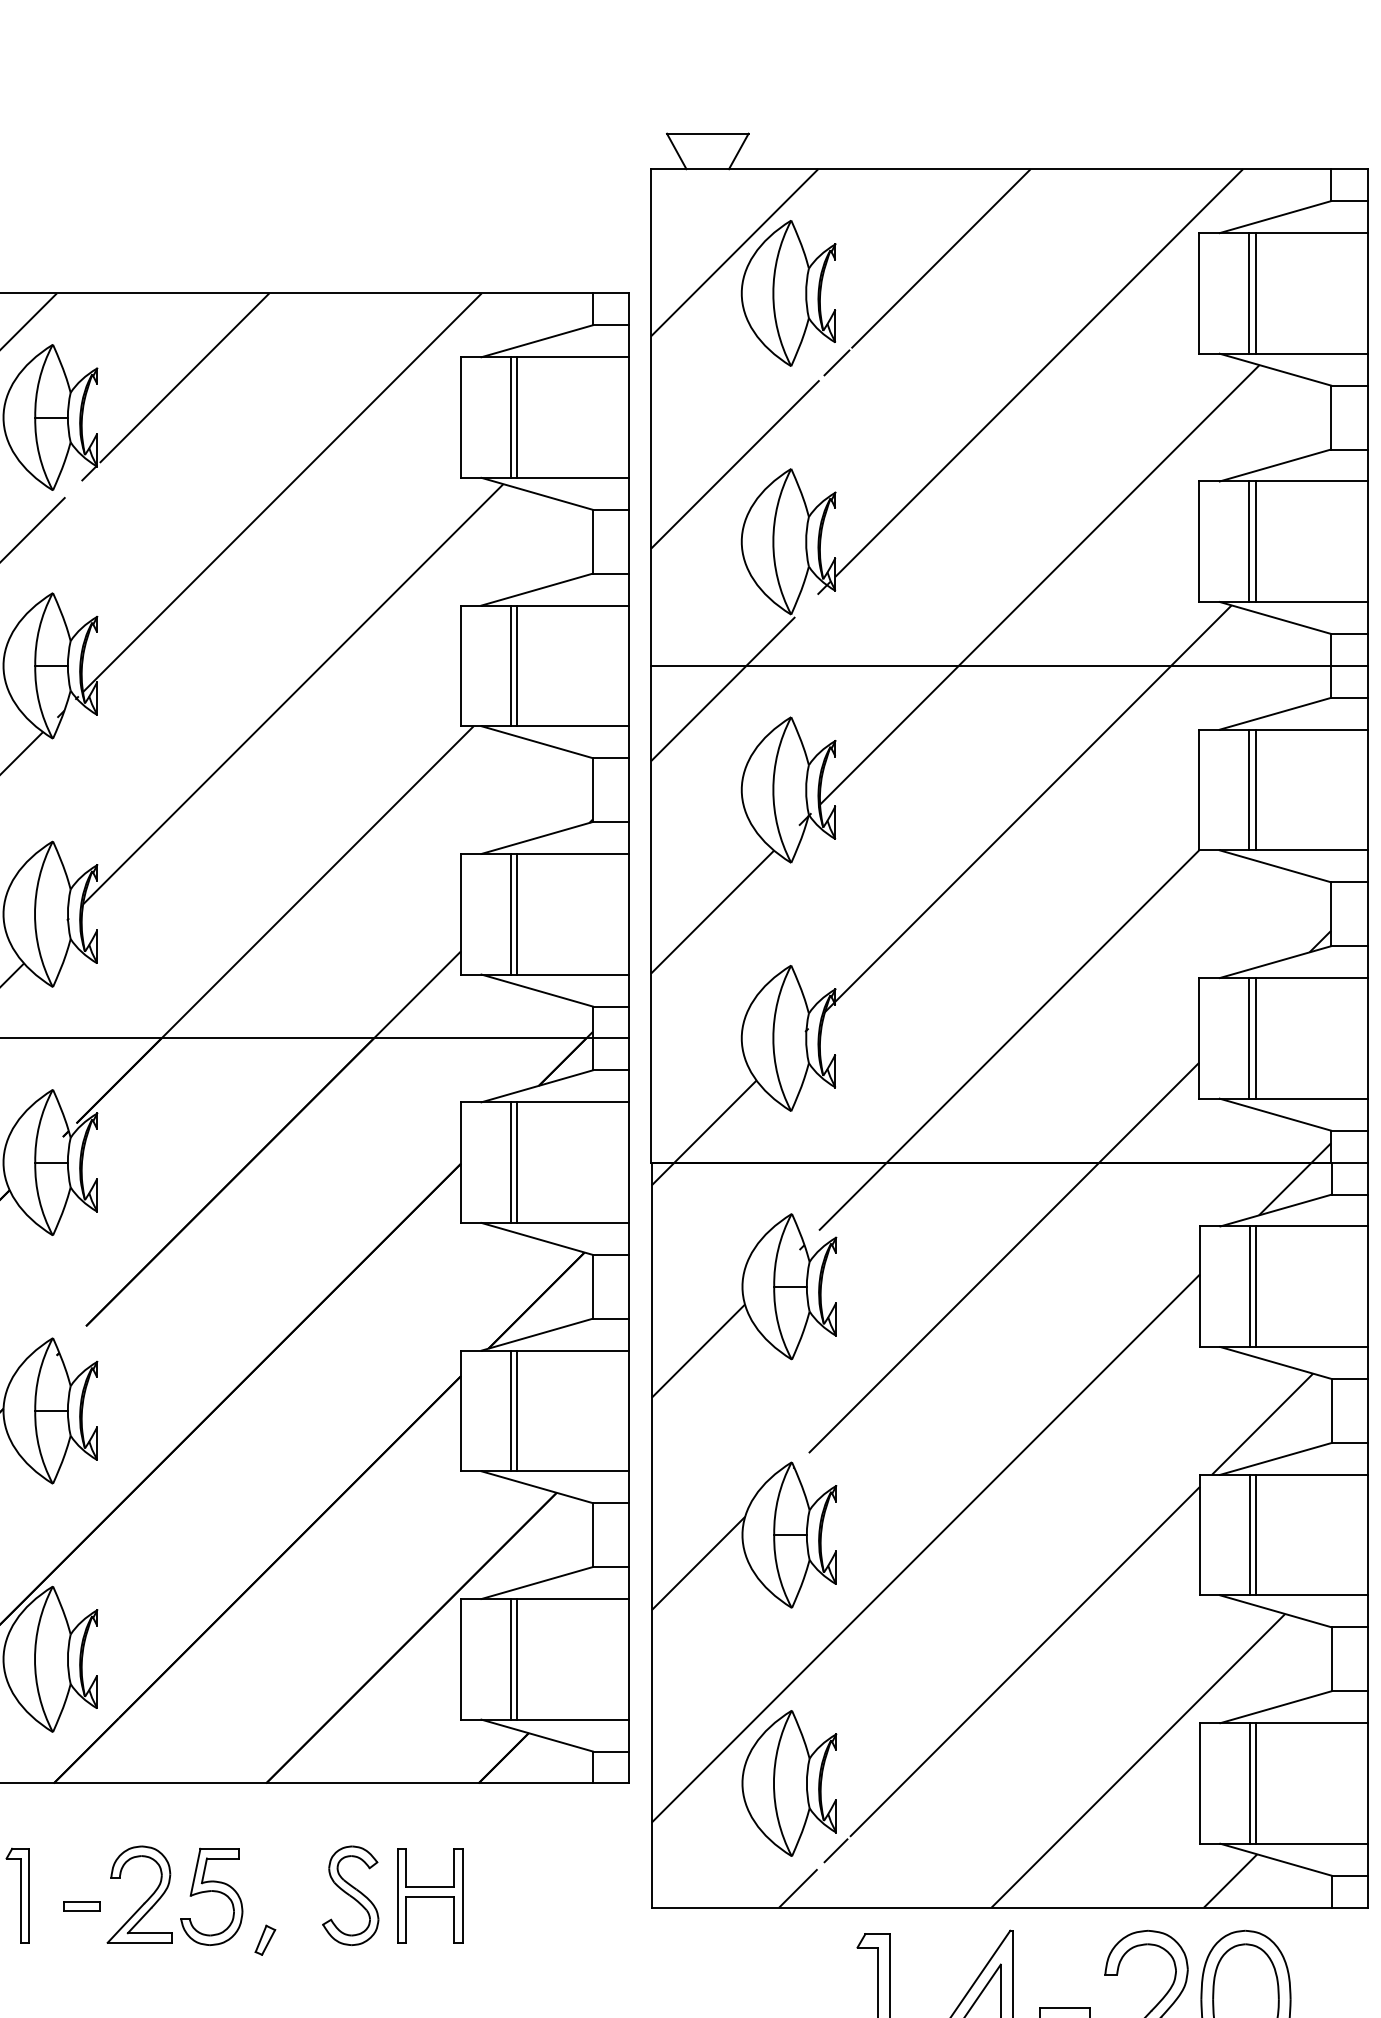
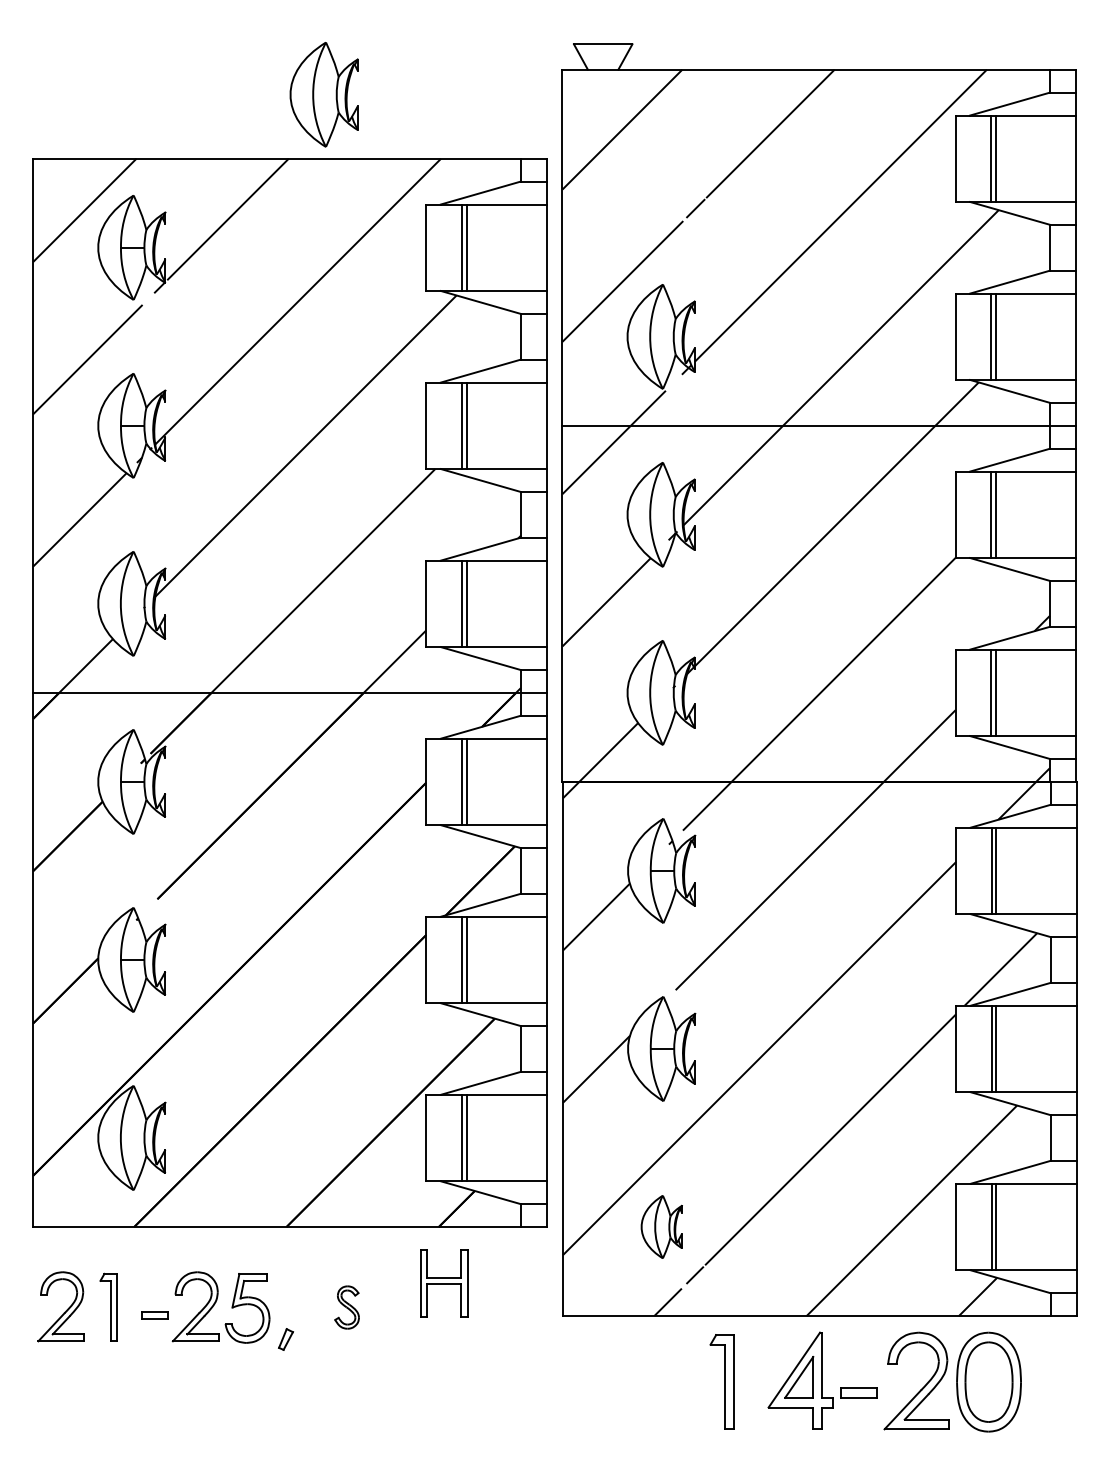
part: (787, 293) -> (323, 94), moved
part: (789, 1782) -> (661, 1226), size x0.6
part: (349, 1895) -> (346, 1307), size x0.6
part: (430, 1895) -> (444, 1283), moved

